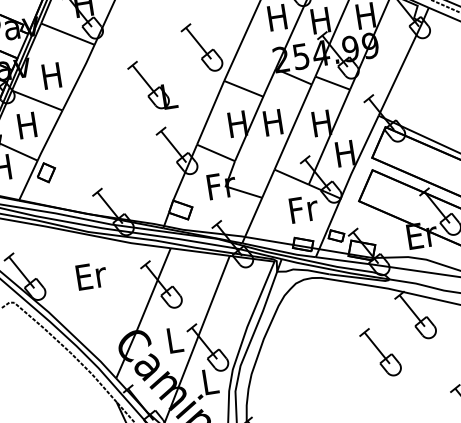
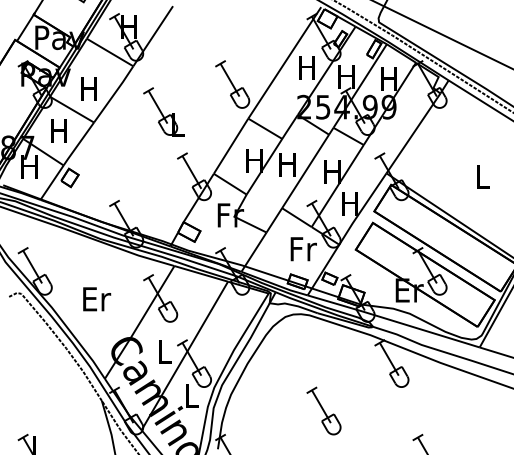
part: (151, 84) -> (163, 111), moved
text: (92, 276) -> (97, 299), moved
part: (380, 351) -> (323, 410), moved

